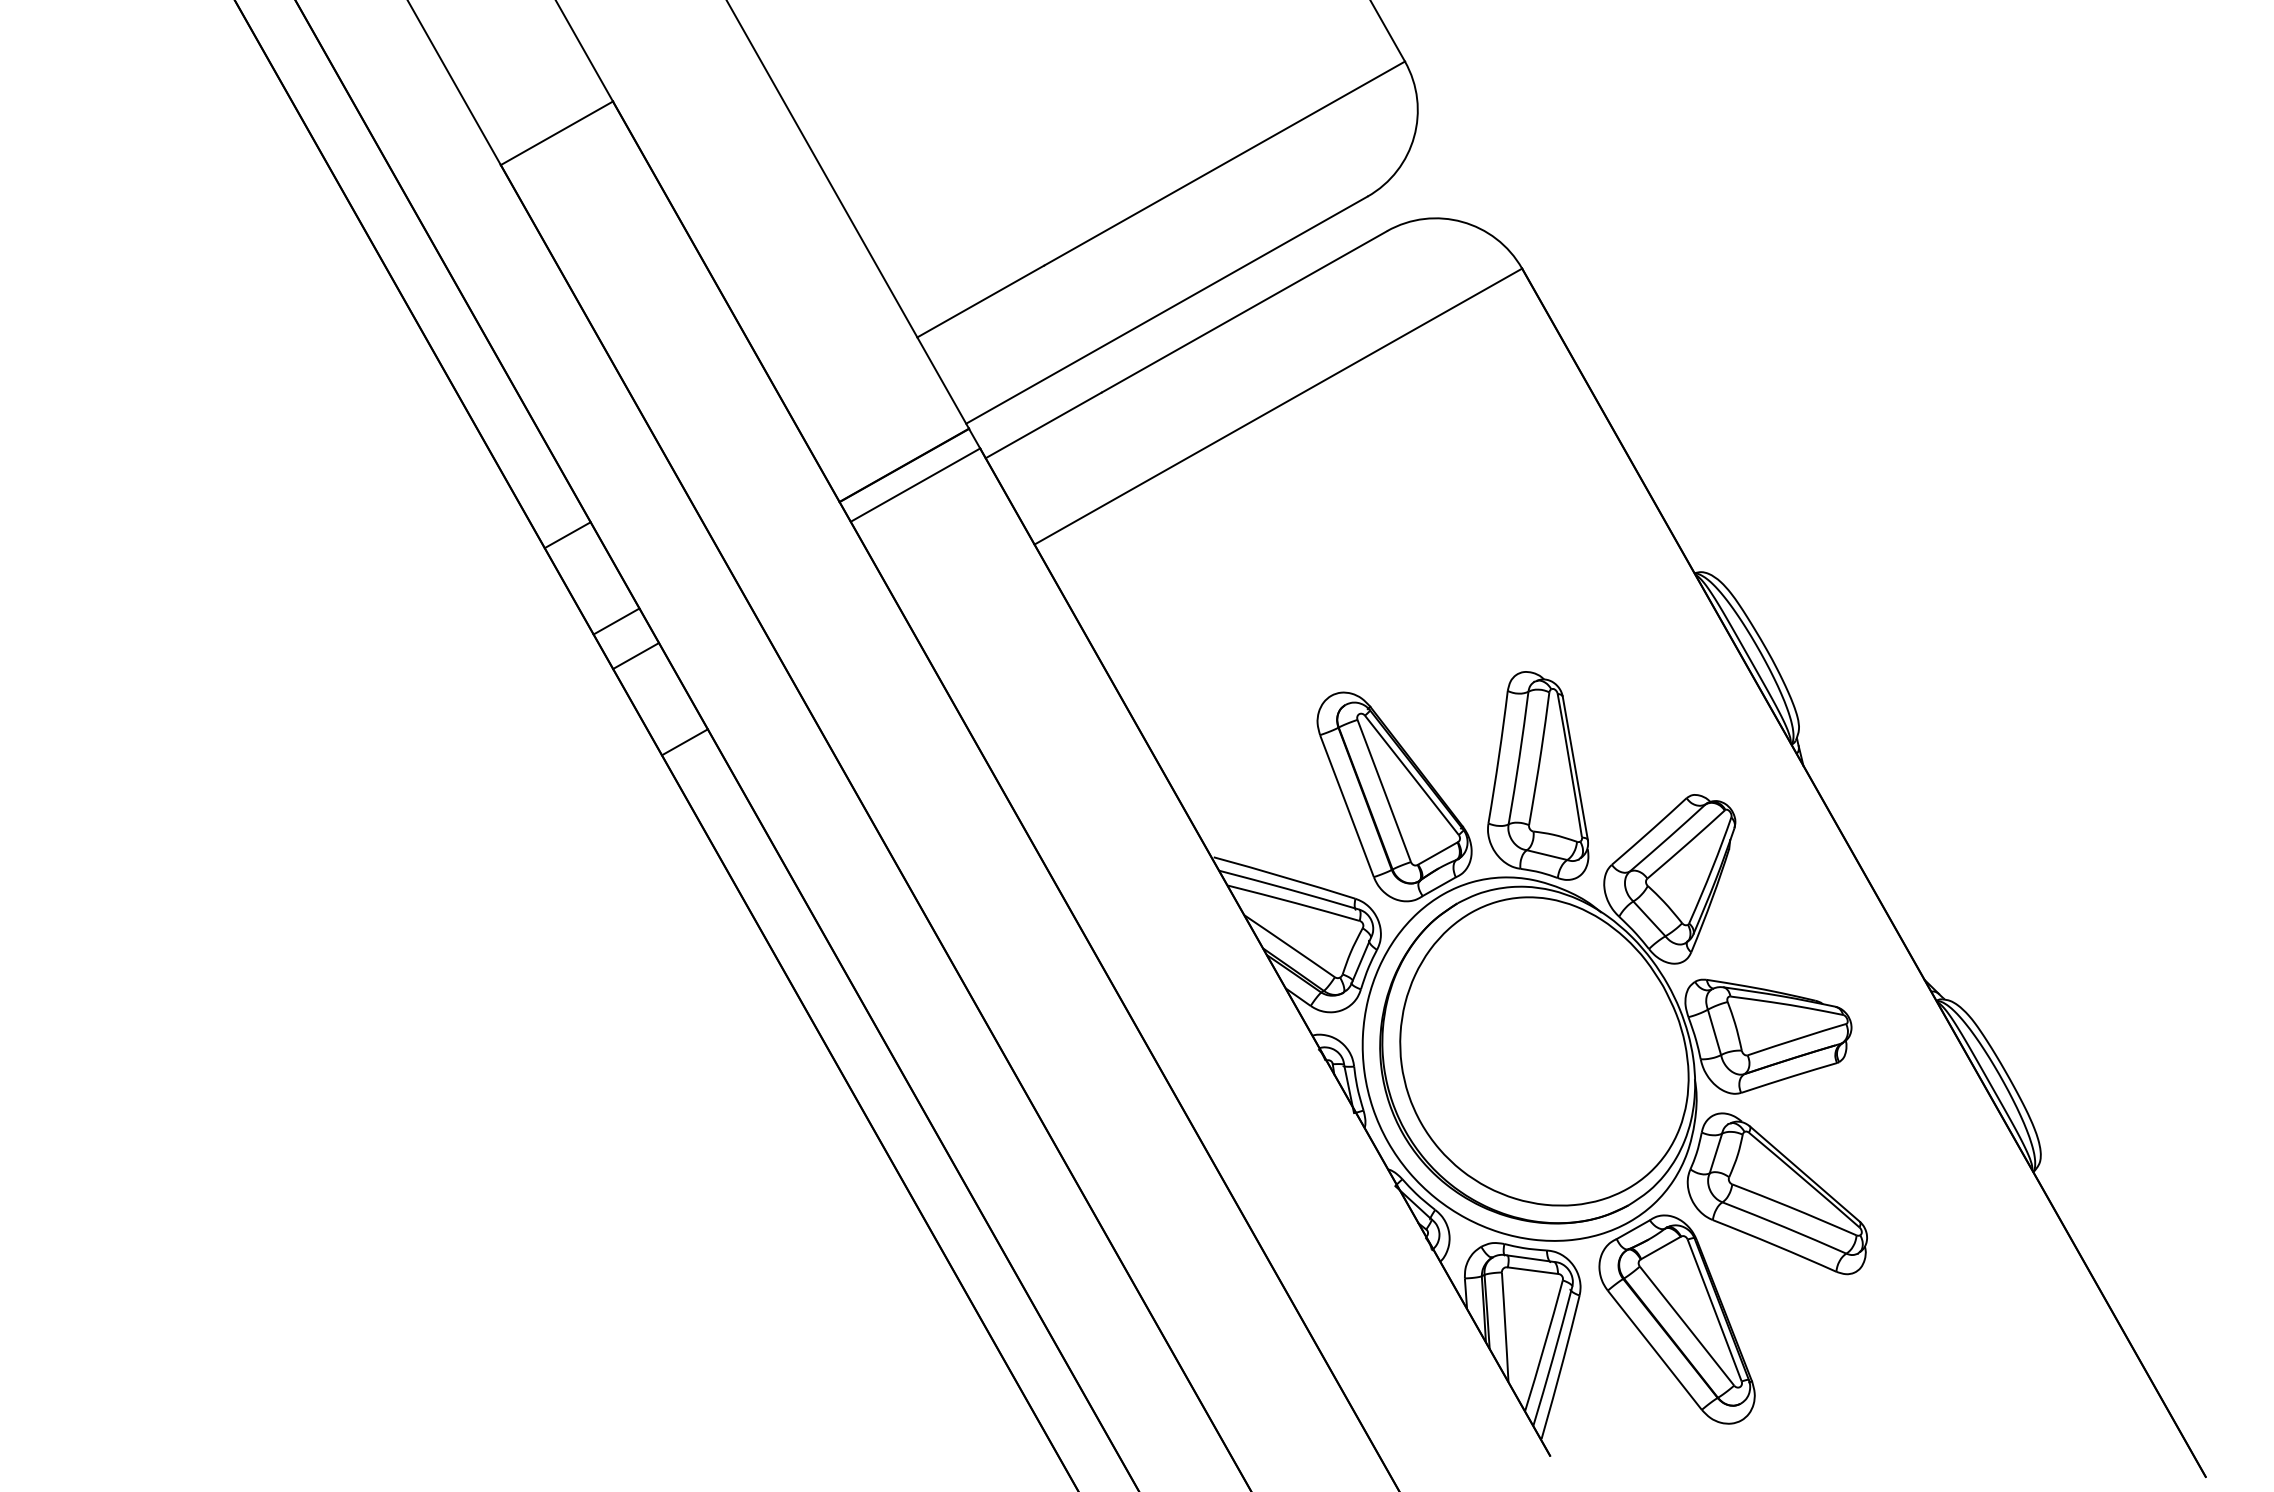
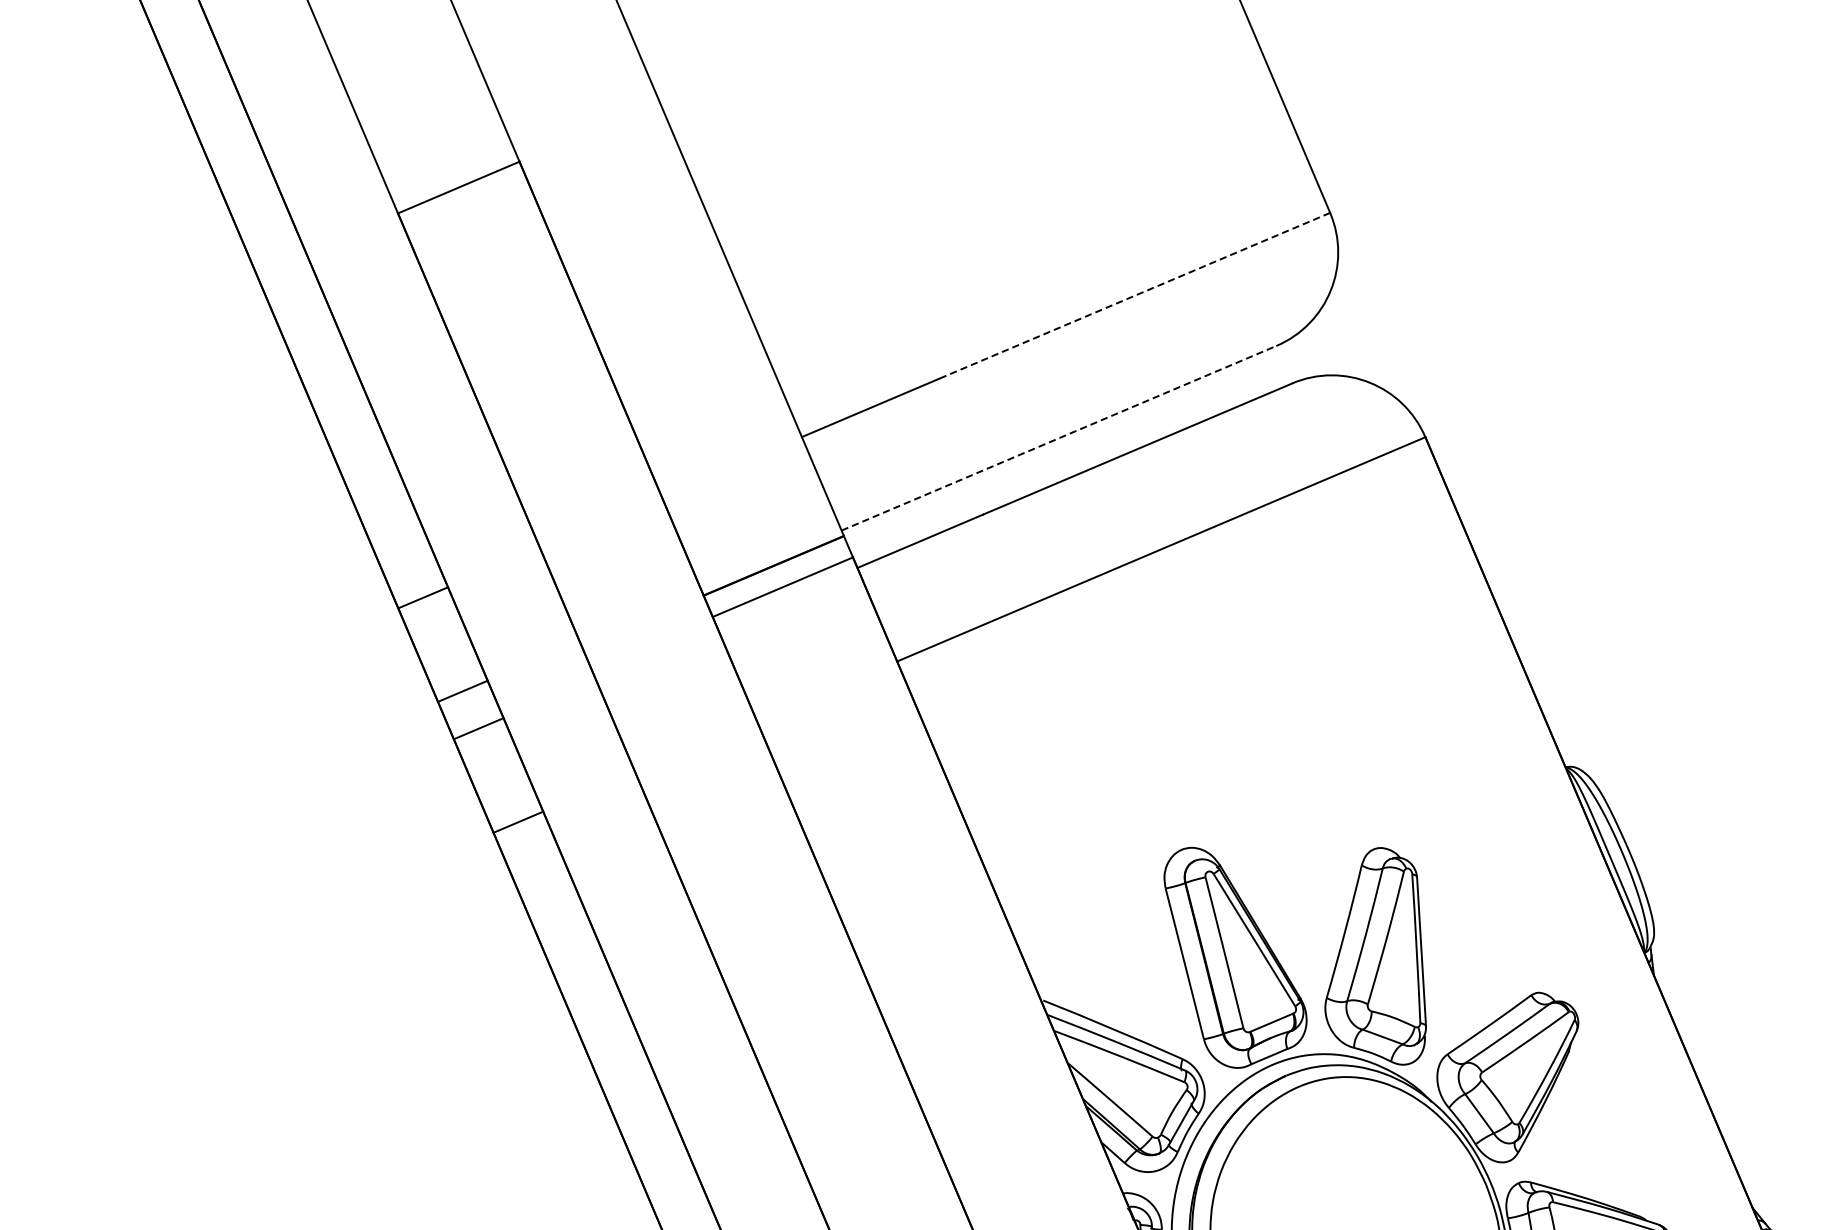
line: (1224, 163) -> (1134, 295), solid -> dashed
line: (1166, 310) -> (1058, 438), solid -> dashed

